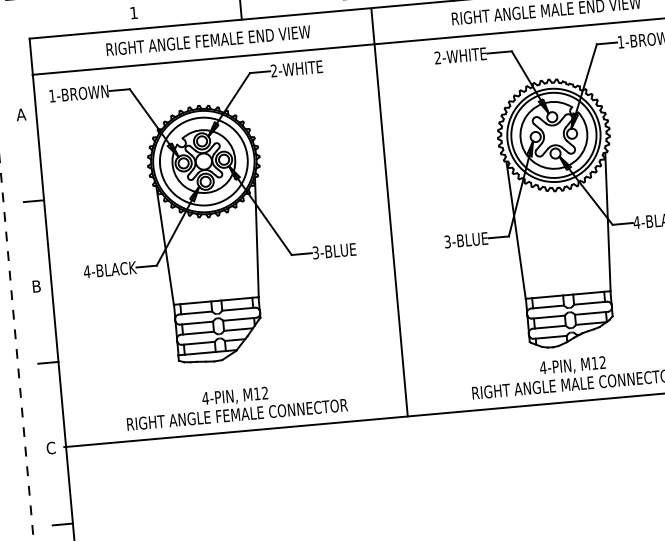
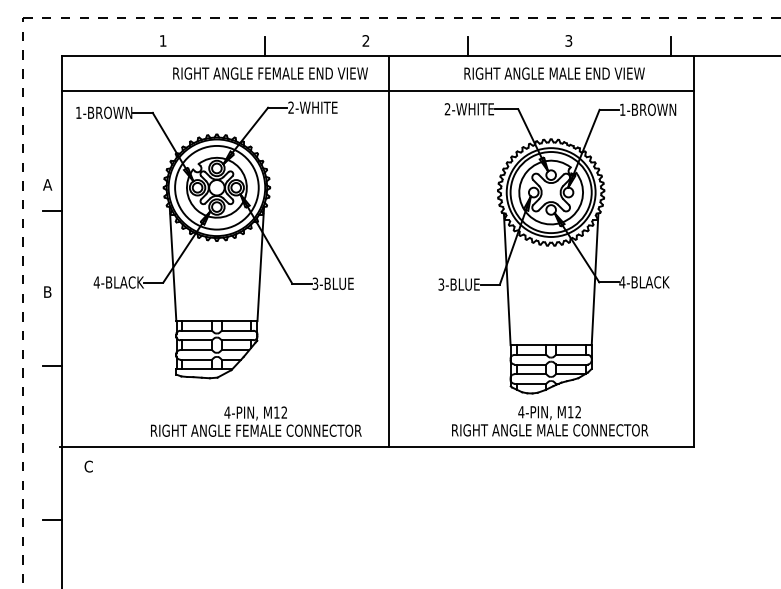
text: (208, 40) -> (270, 73), moved
text: (21, 114) -> (47, 184), moved
text: (236, 405) -> (256, 421), moved
text: (50, 448) -> (88, 466), moved

